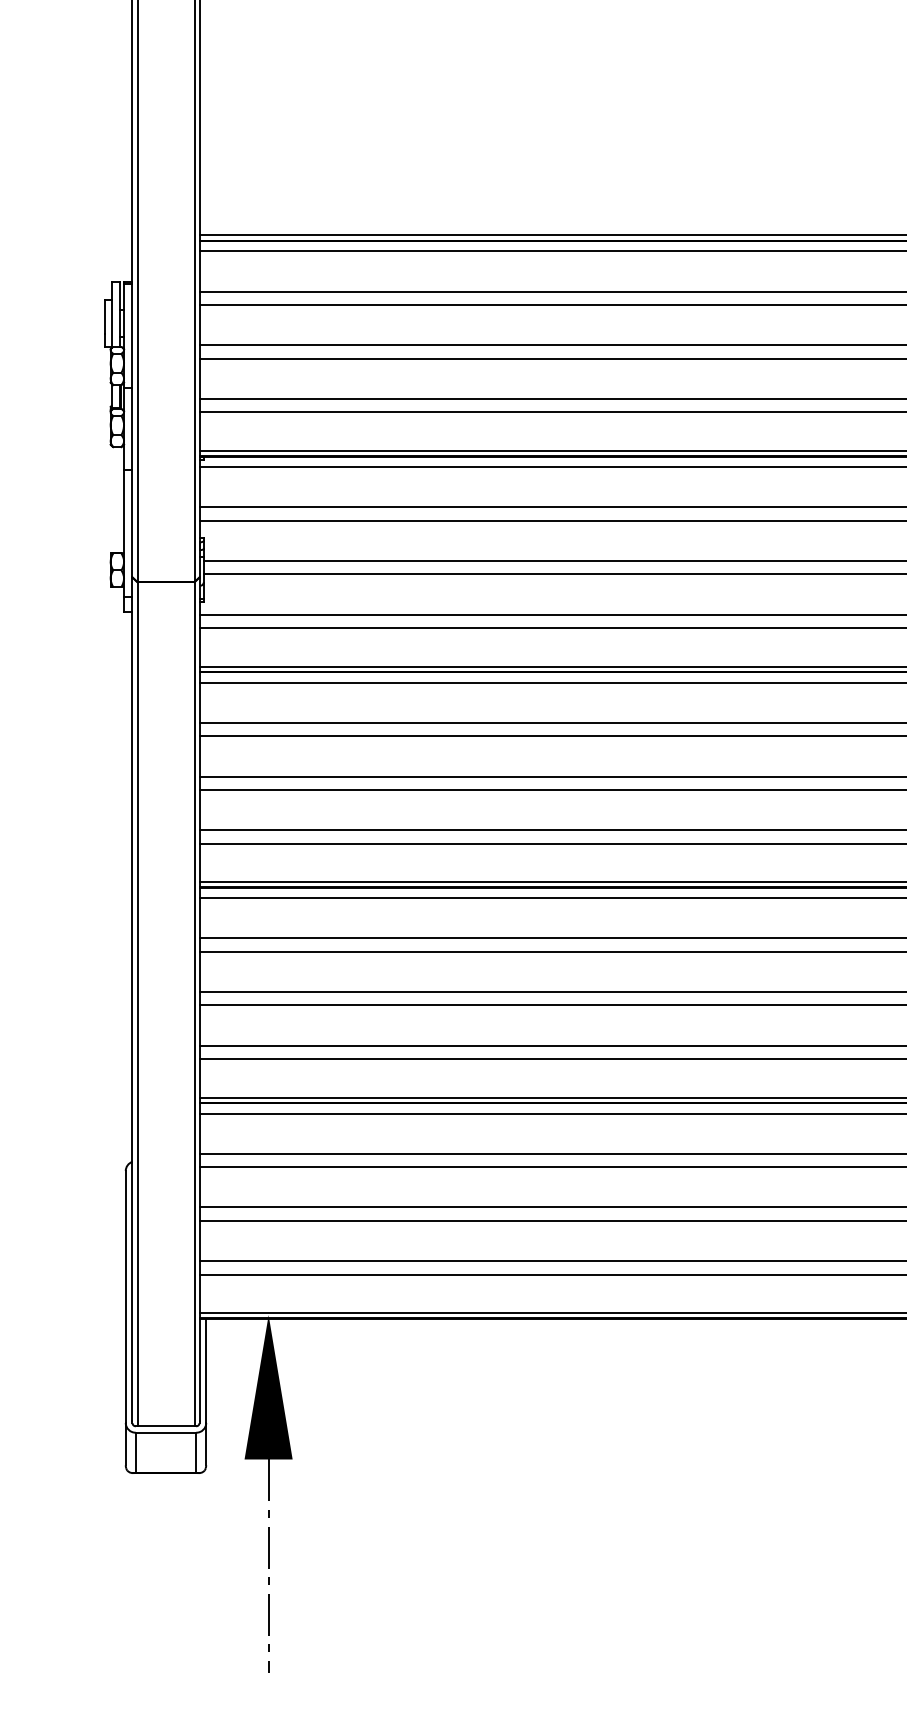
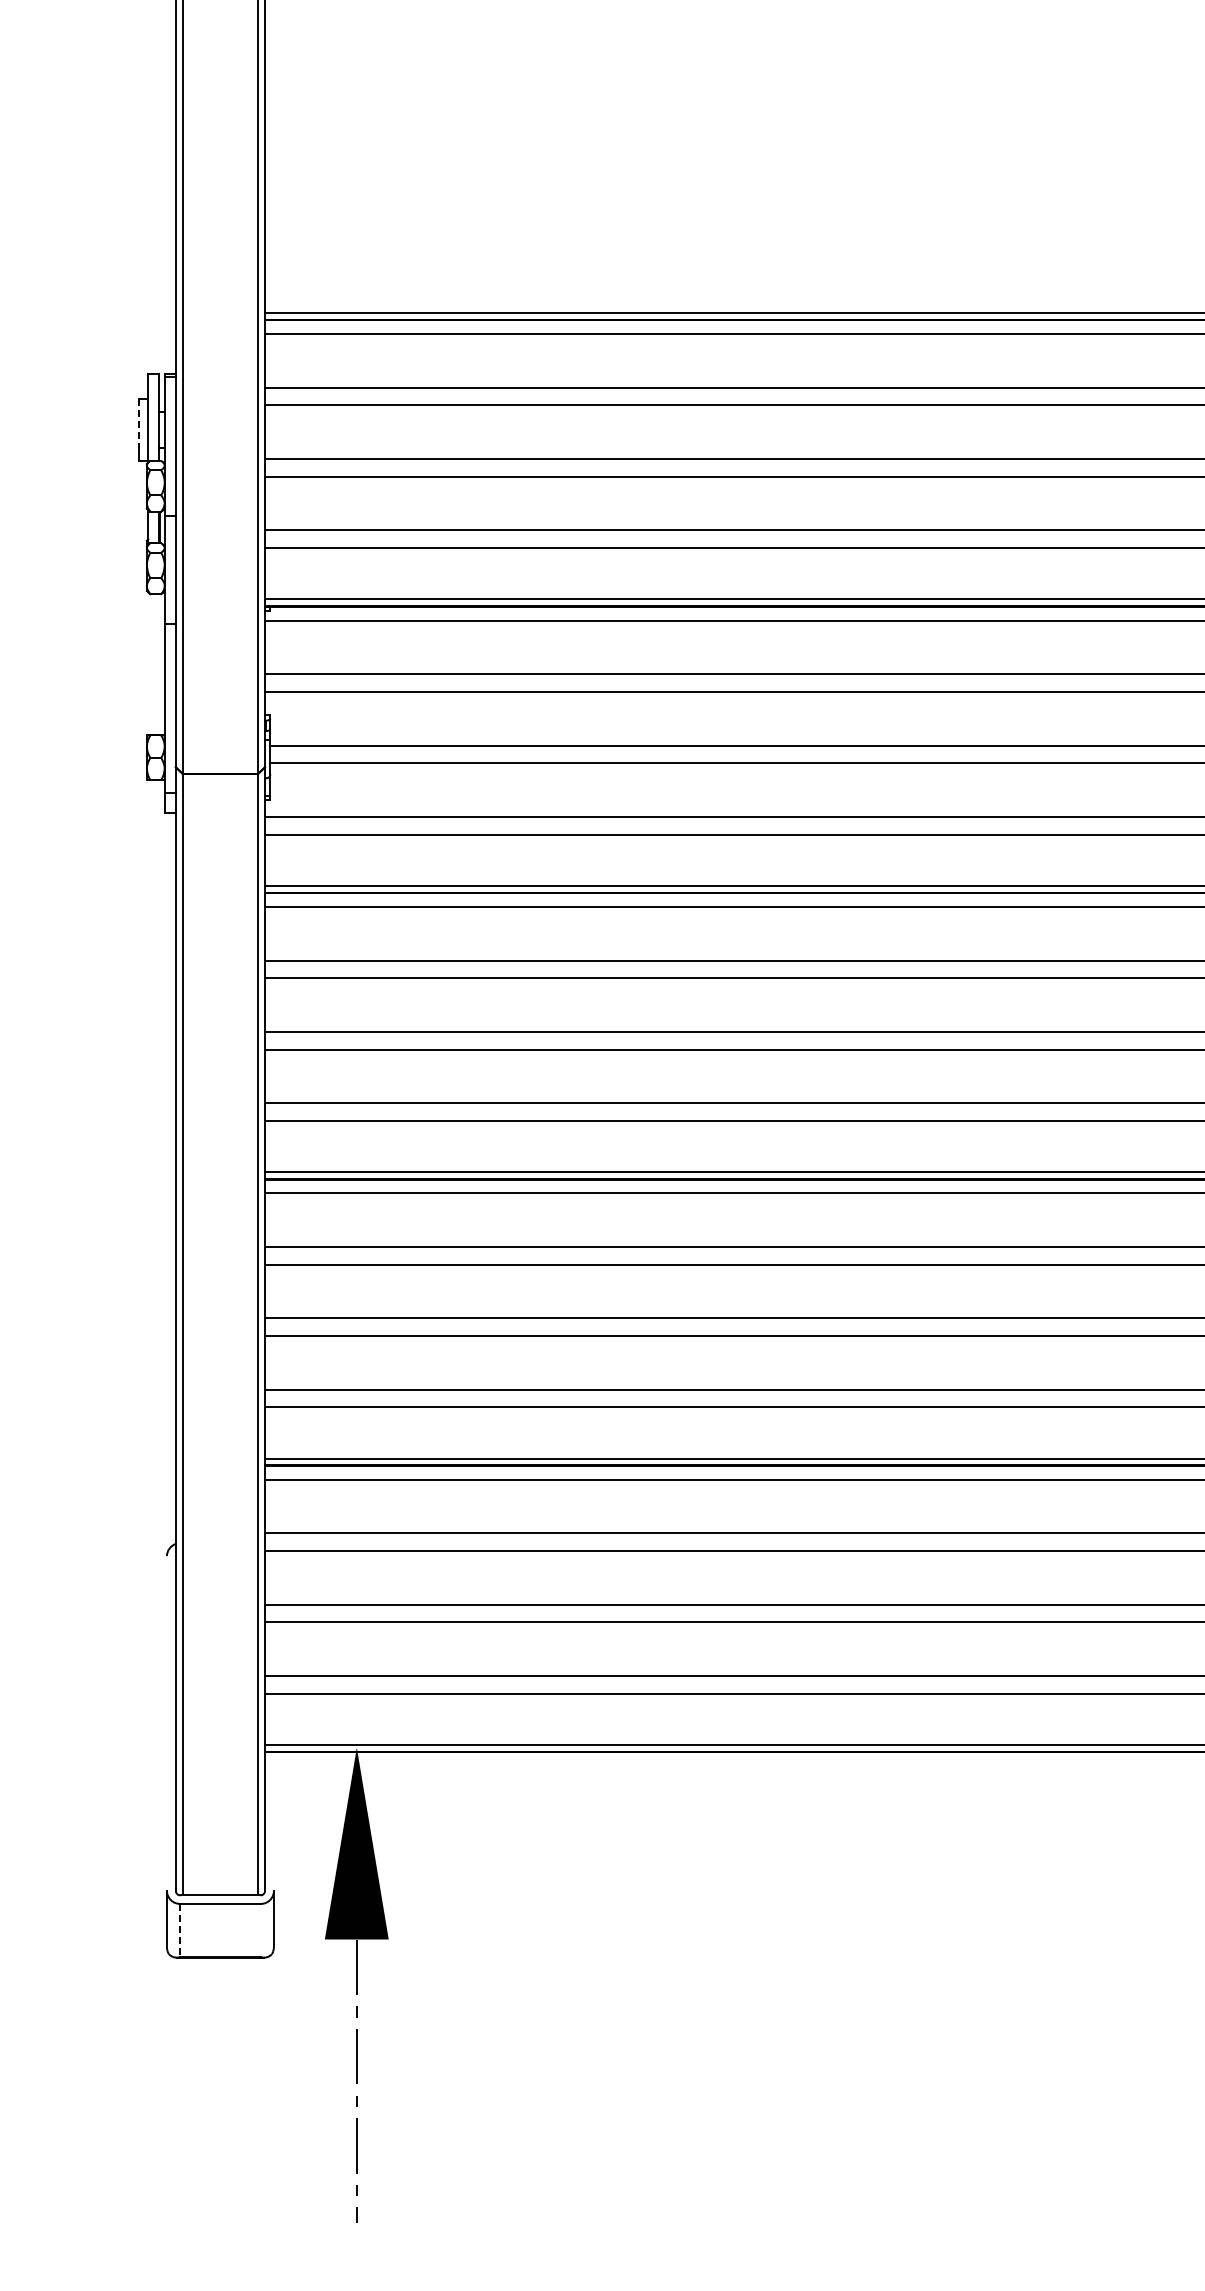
line: (105, 317) -> (139, 421), solid -> dashed
line: (125, 1296) -> (166, 1723), removed
line: (205, 1370) -> (273, 1821), removed
line: (135, 1452) -> (180, 1930), solid -> dashed
line: (196, 1452) -> (260, 1930), removed

